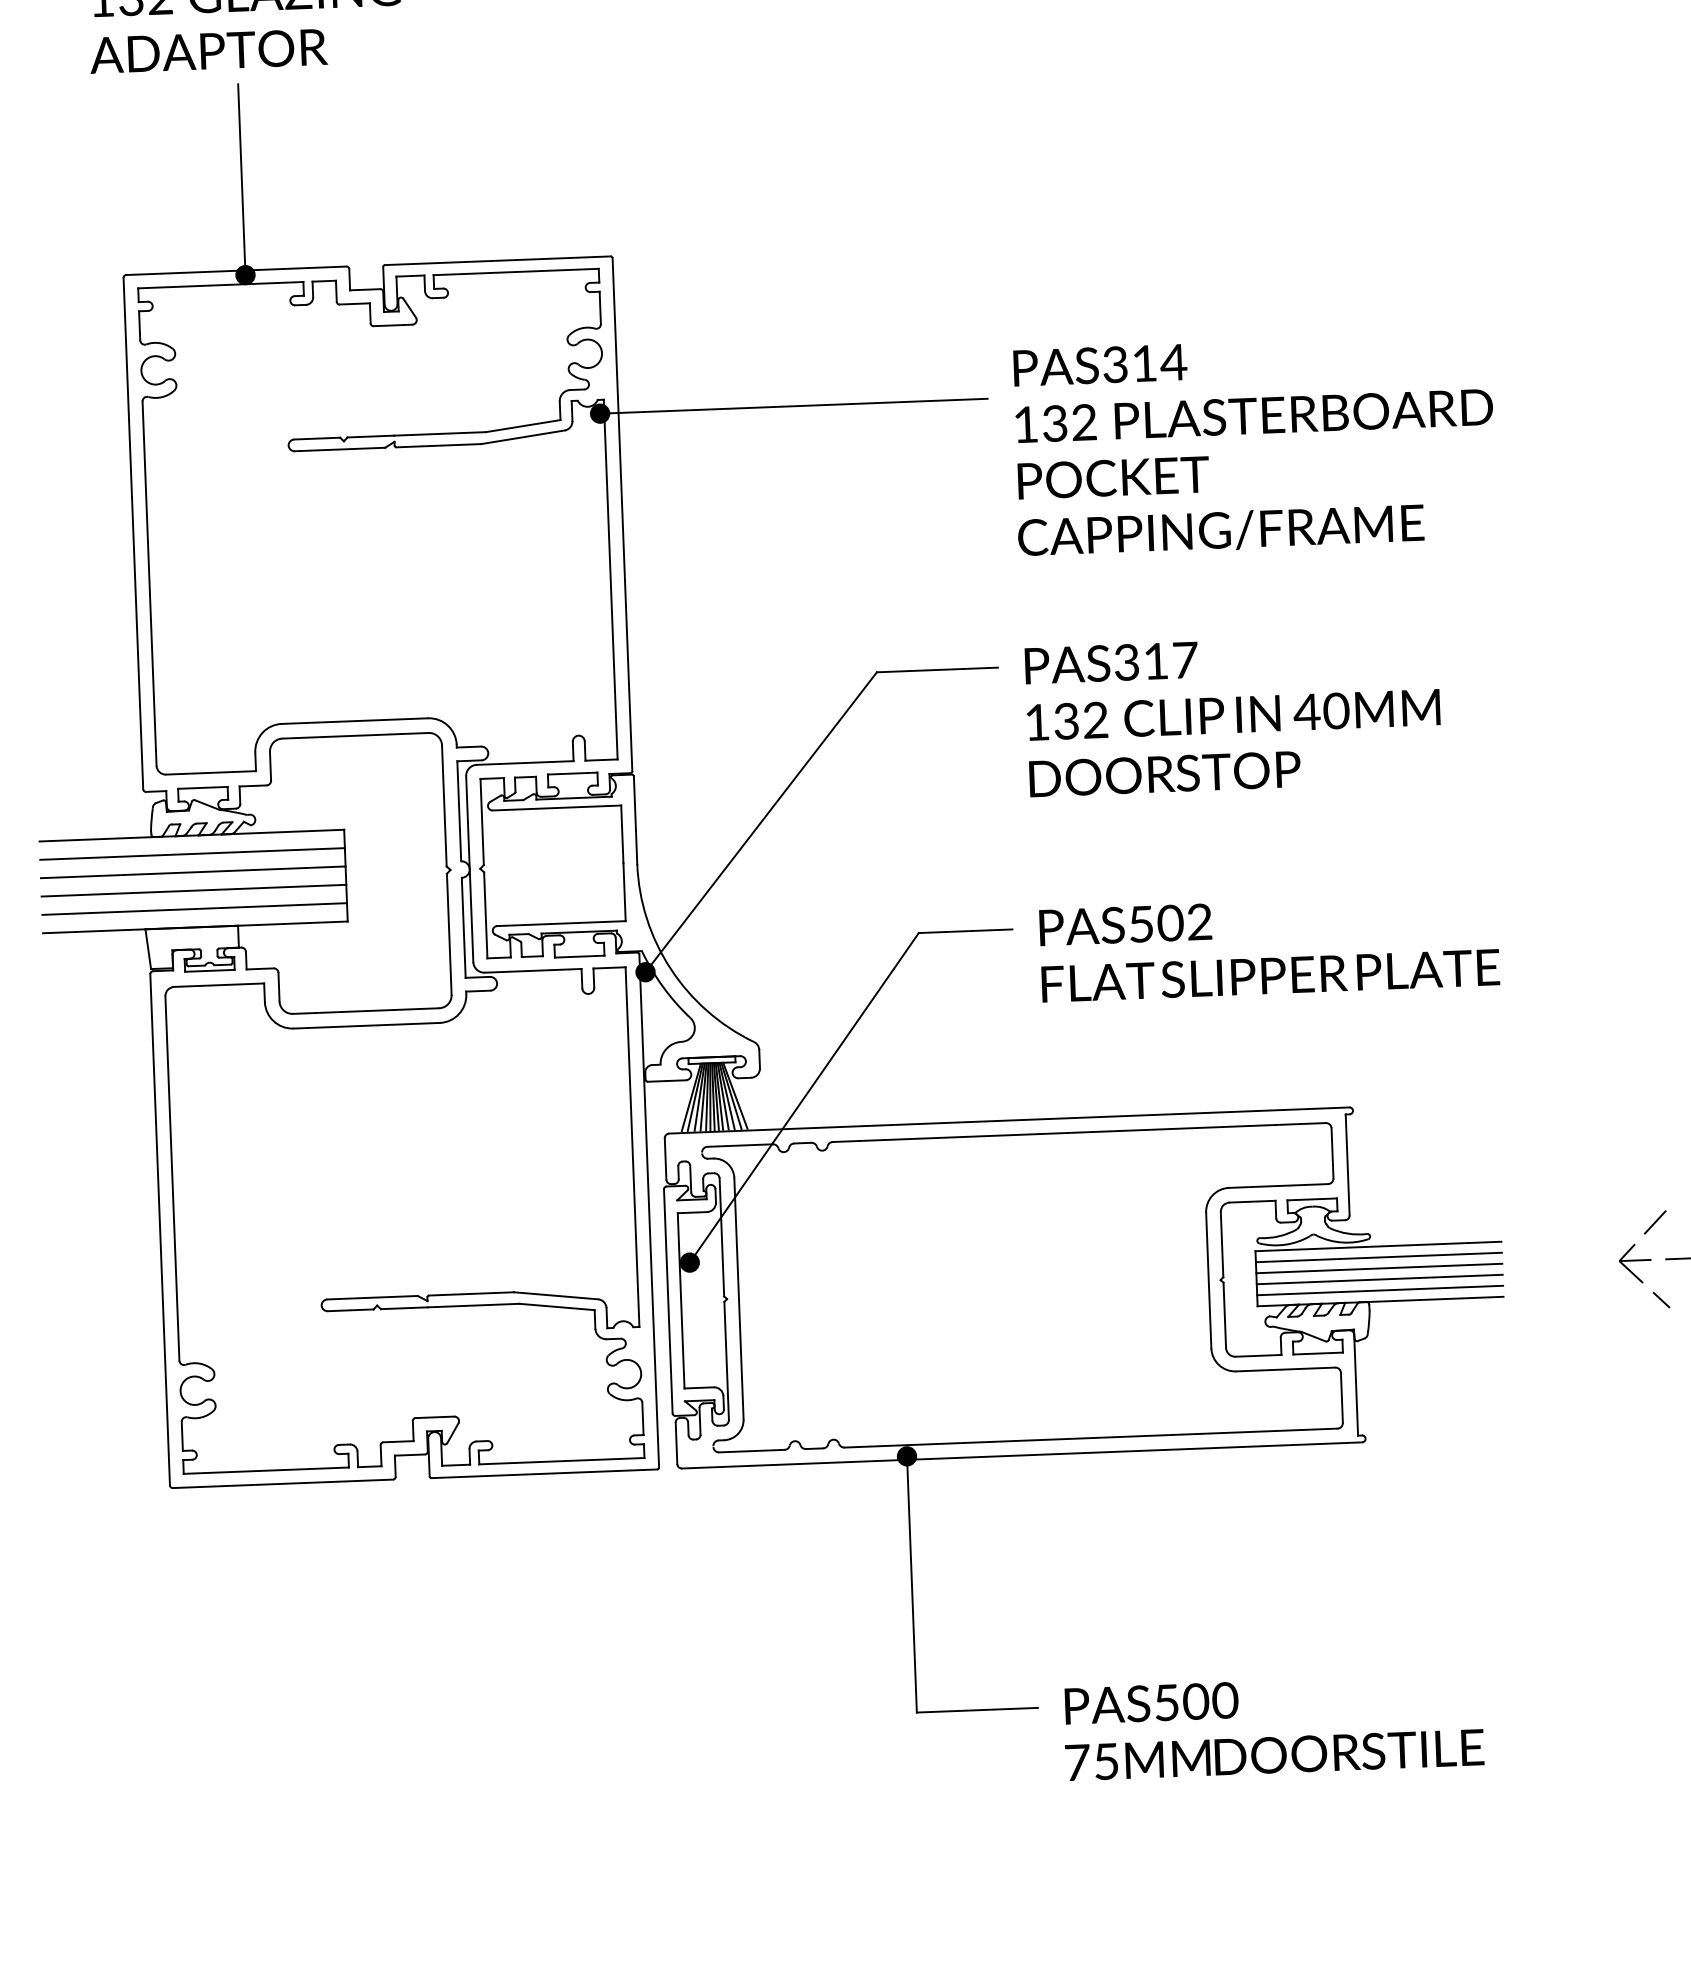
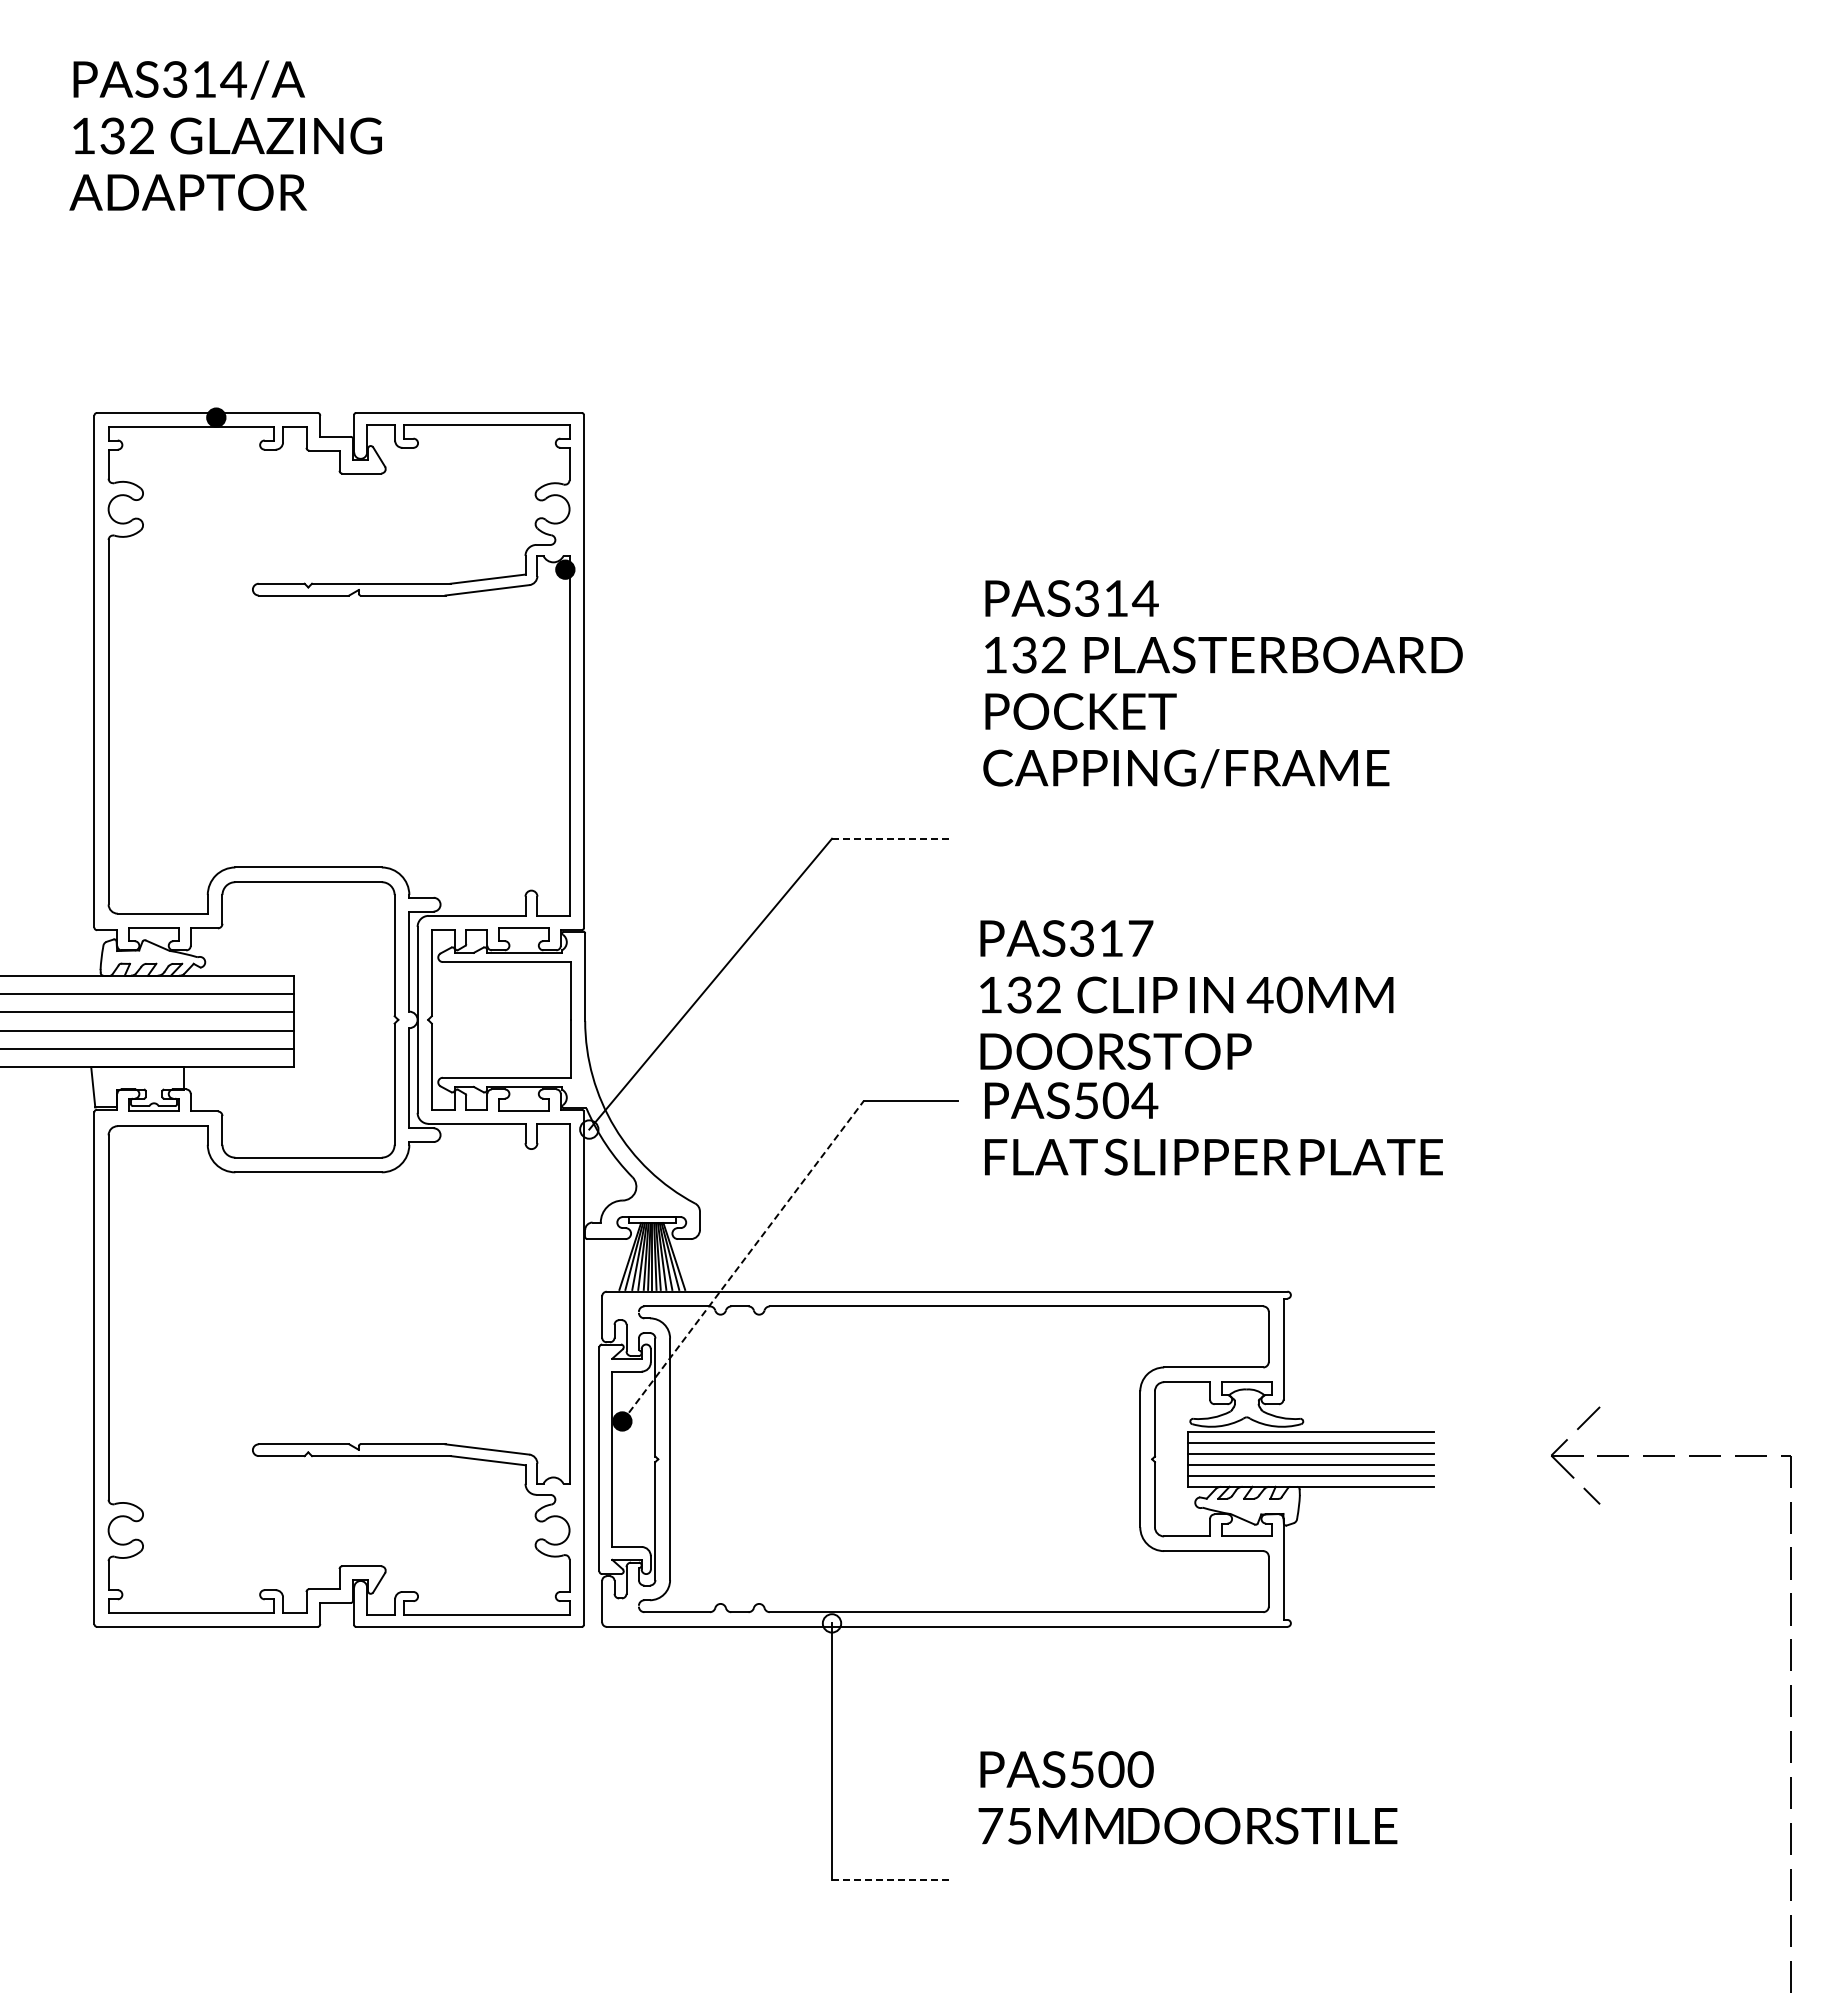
line: (241, 179) -> (216, 321), removed
line: (794, 406) -> (759, 569), removed
text: (1253, 445) -> (1222, 684), moved
line: (937, 669) -> (892, 838), solid -> dashed
text: (1233, 714) -> (1186, 994), moved
text: (1199, 921) -> (1144, 1100), PAS502 -> PAS504
fill: (645, 972) -> (589, 1129), removed
line: (804, 1098) -> (743, 1261), solid -> dashed
fill: (906, 1456) -> (831, 1623), removed
line: (977, 1709) -> (892, 1879), solid -> dashed
text: (1273, 1726) -> (1187, 1797), moved

